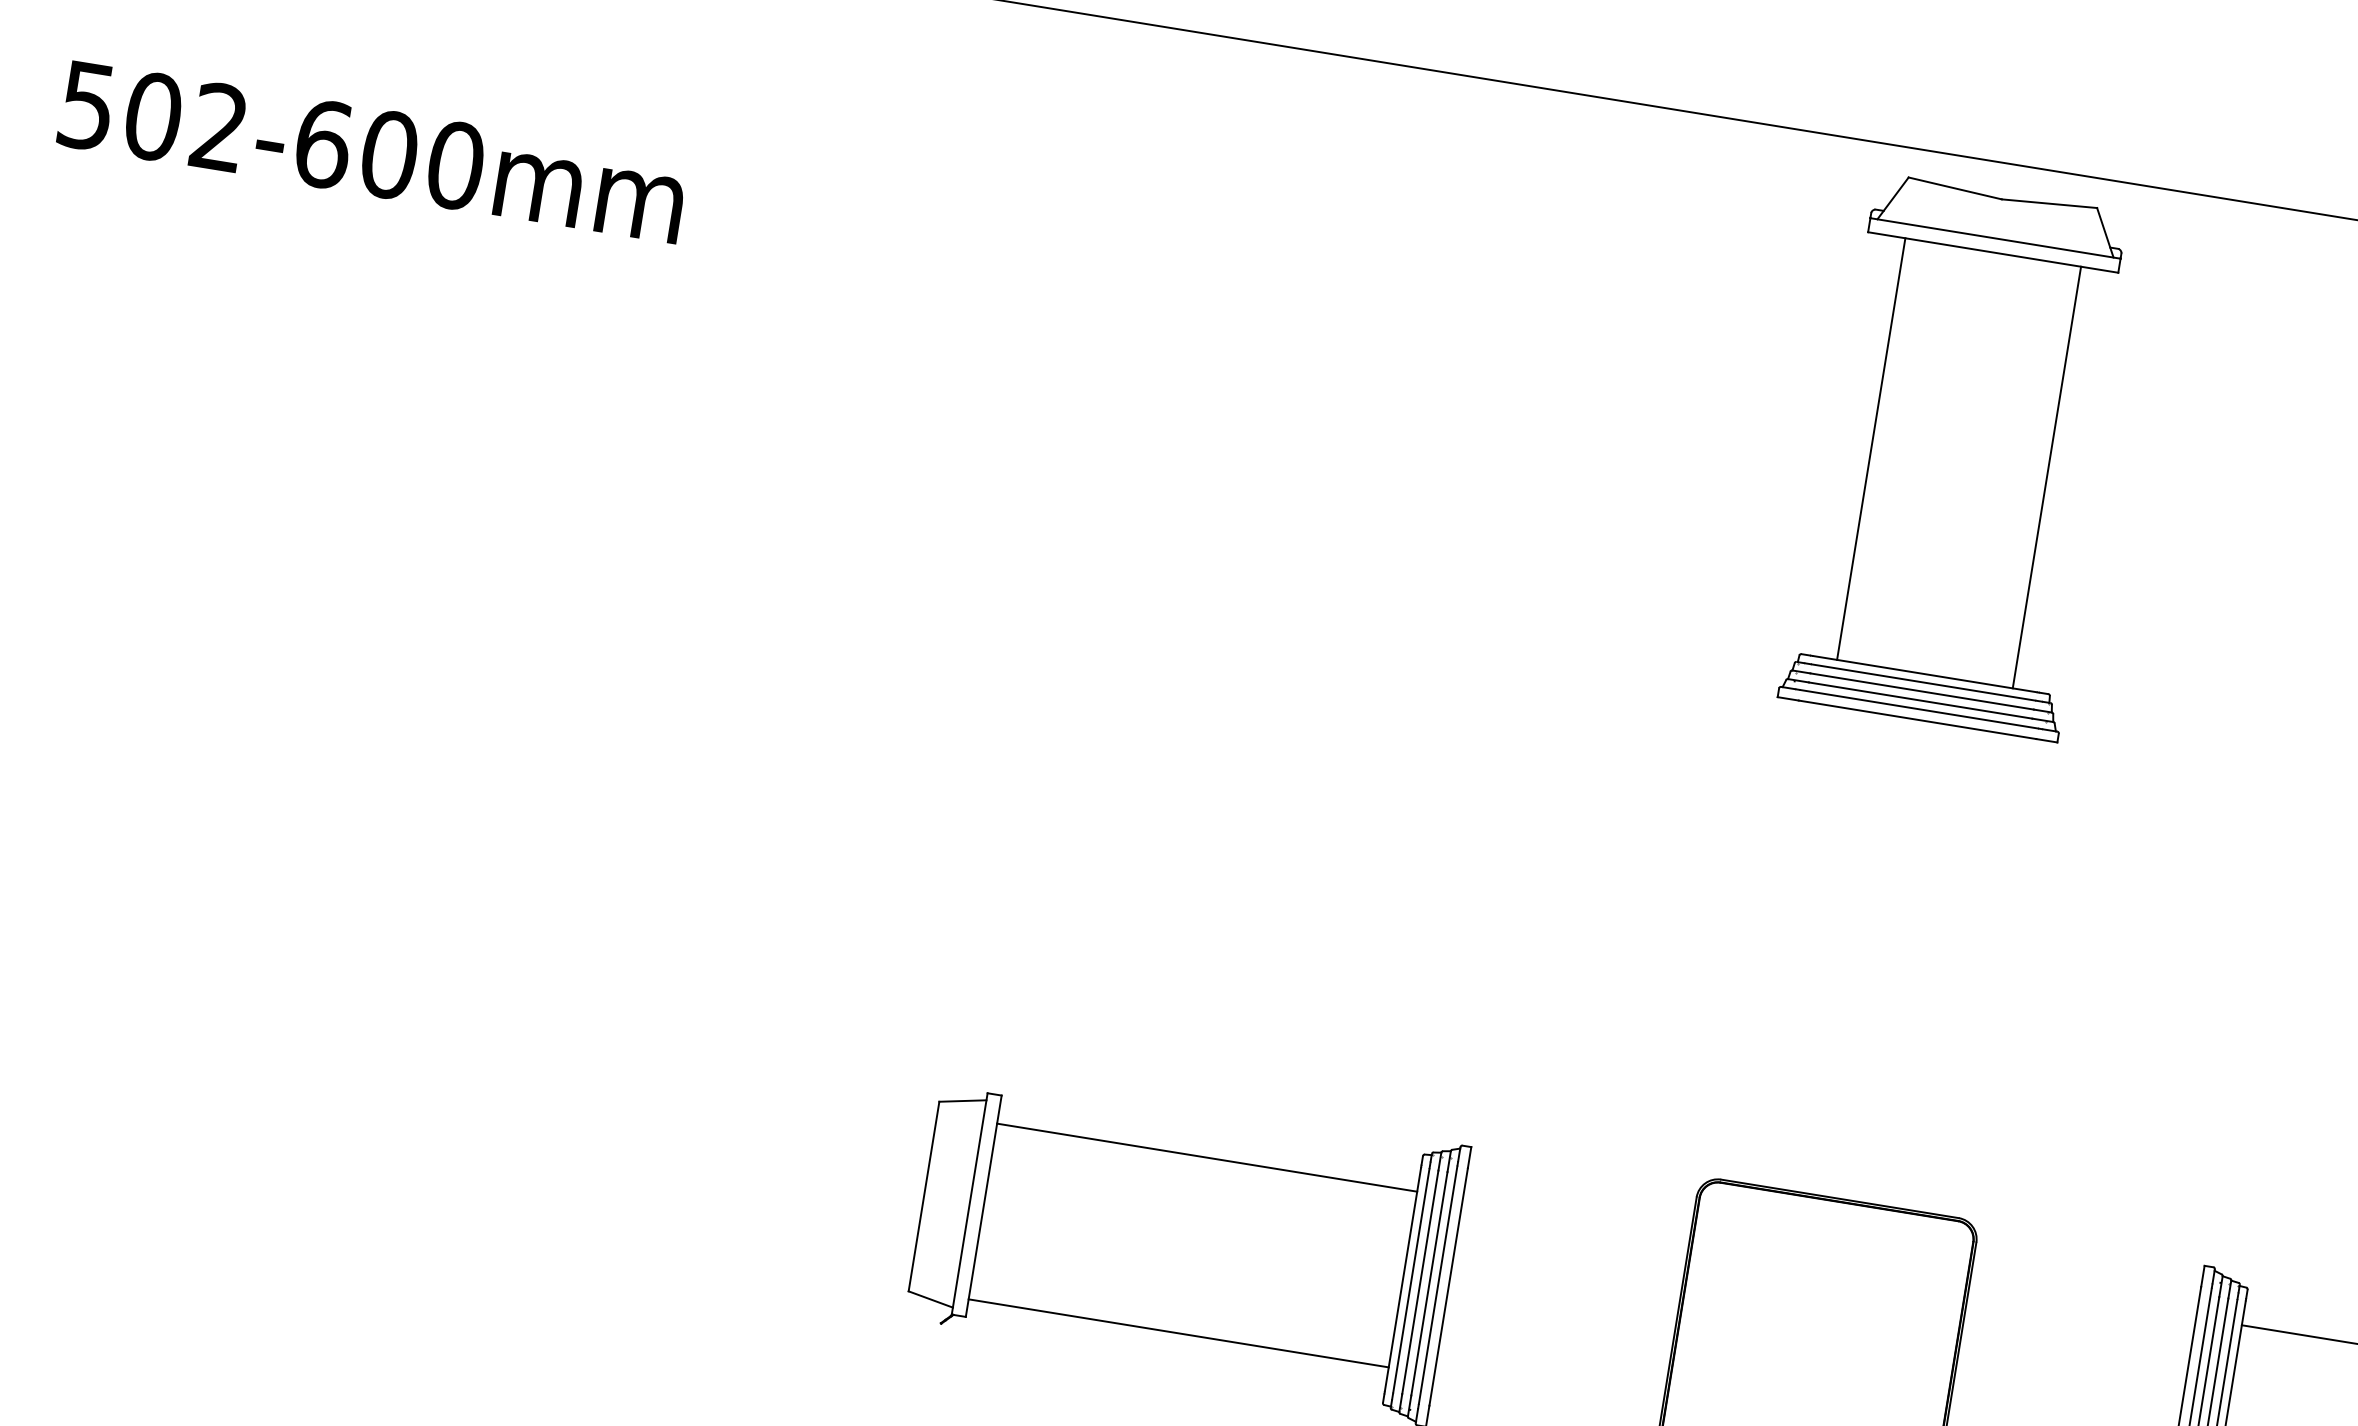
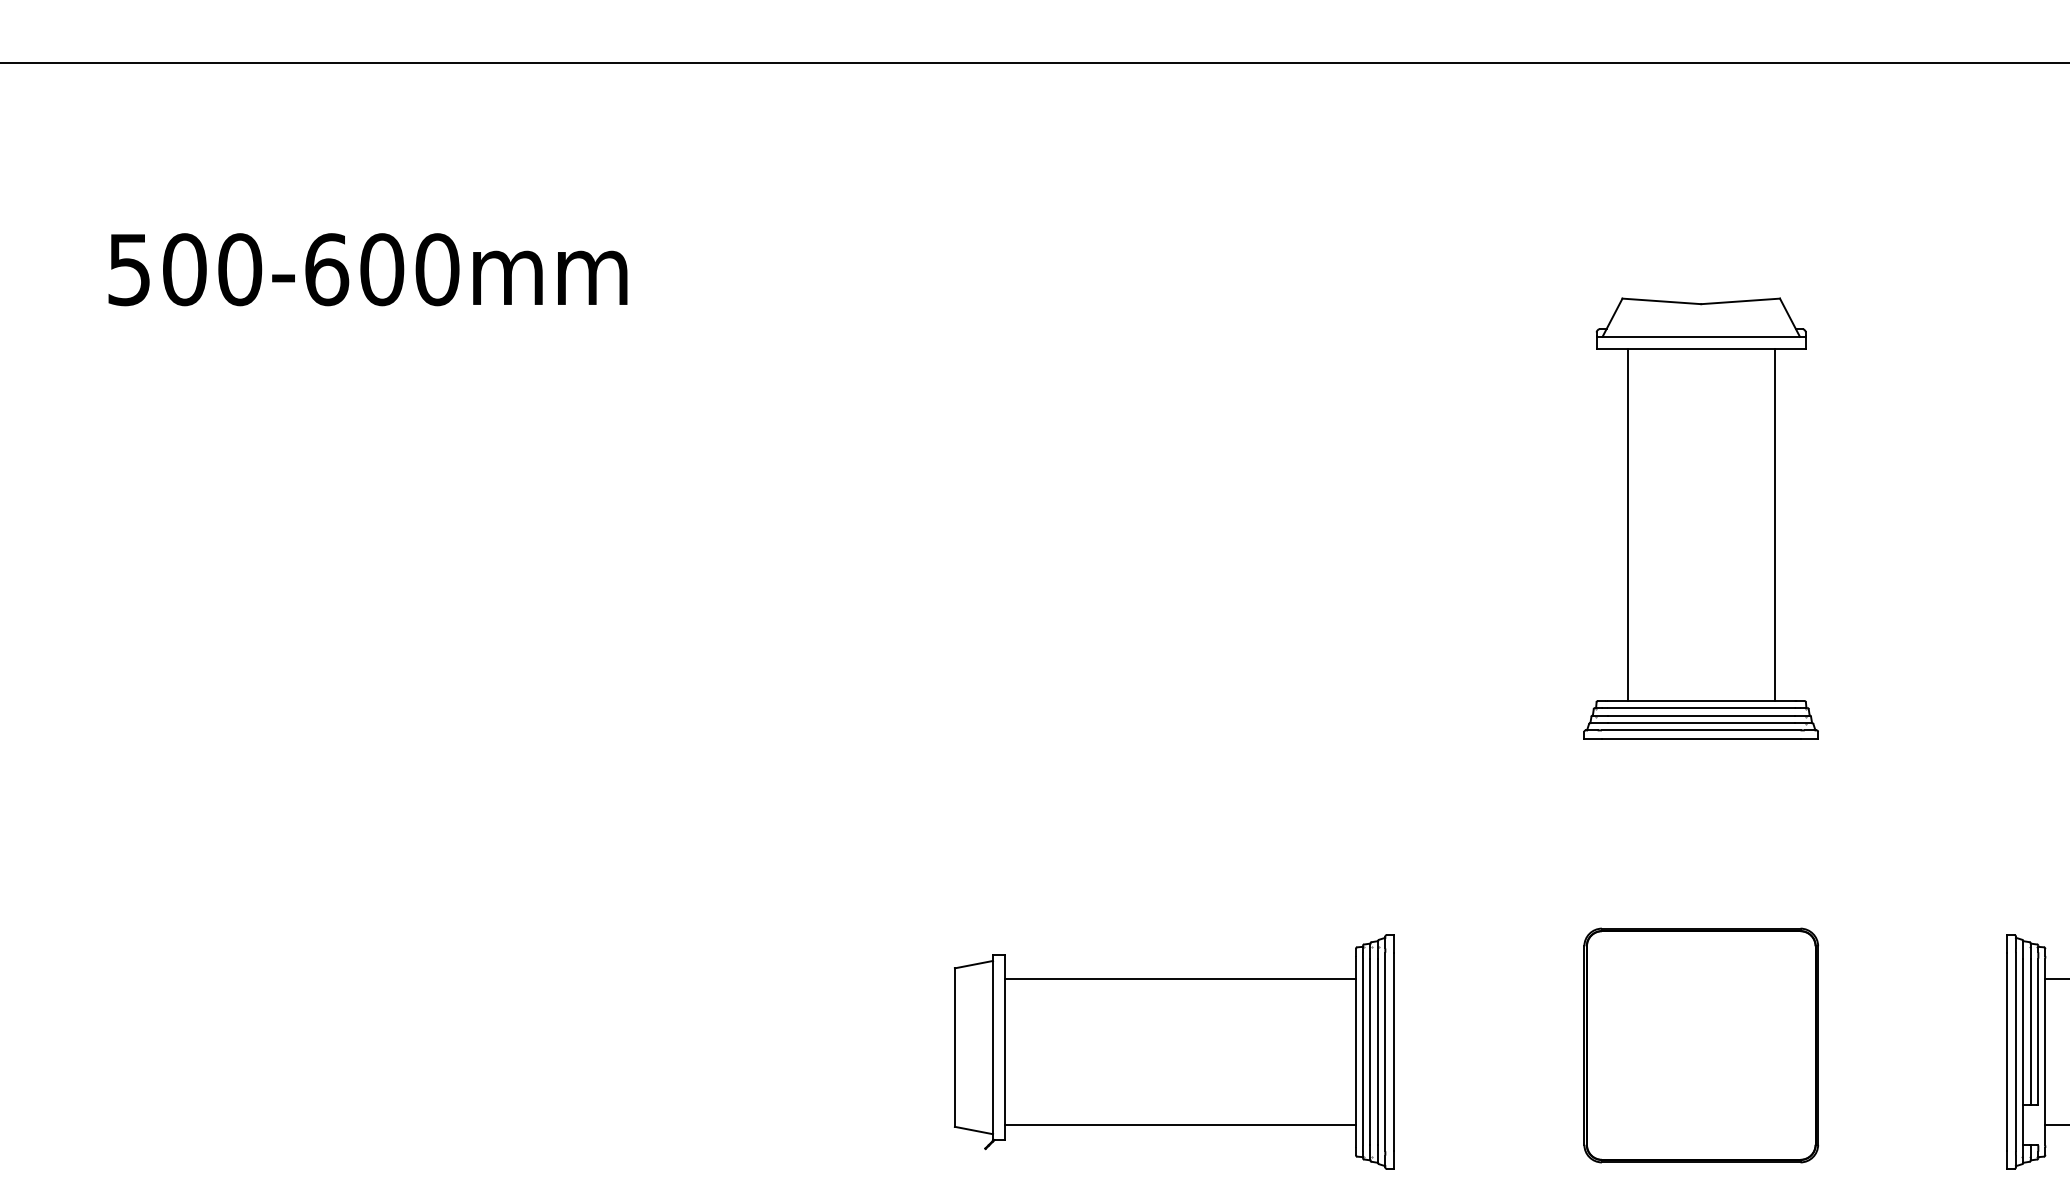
text: (220, 127) -> (240, 269), 502-600mm -> 500-600mm
part: (1959, 455) -> (1700, 518), moved

